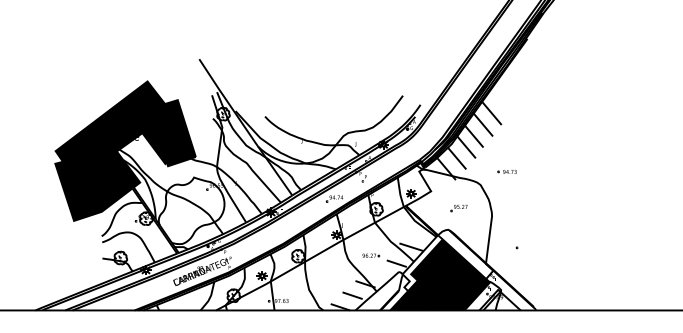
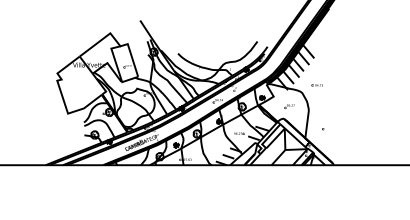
fill: (125, 151) -> (97, 73), removed
fill: (439, 274) -> (278, 144), removed

